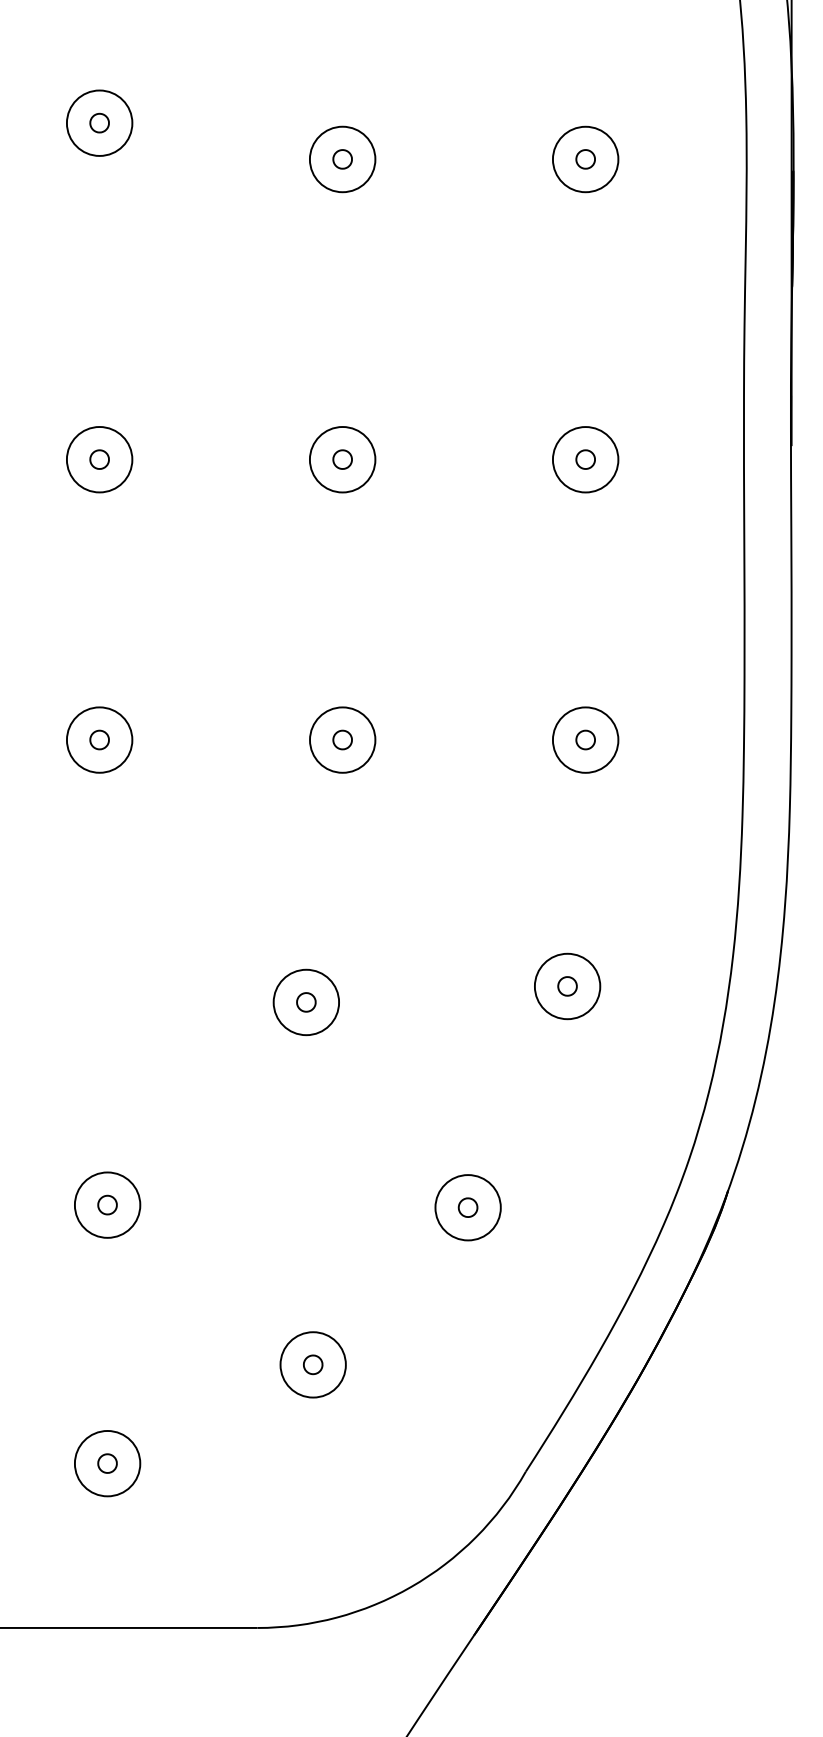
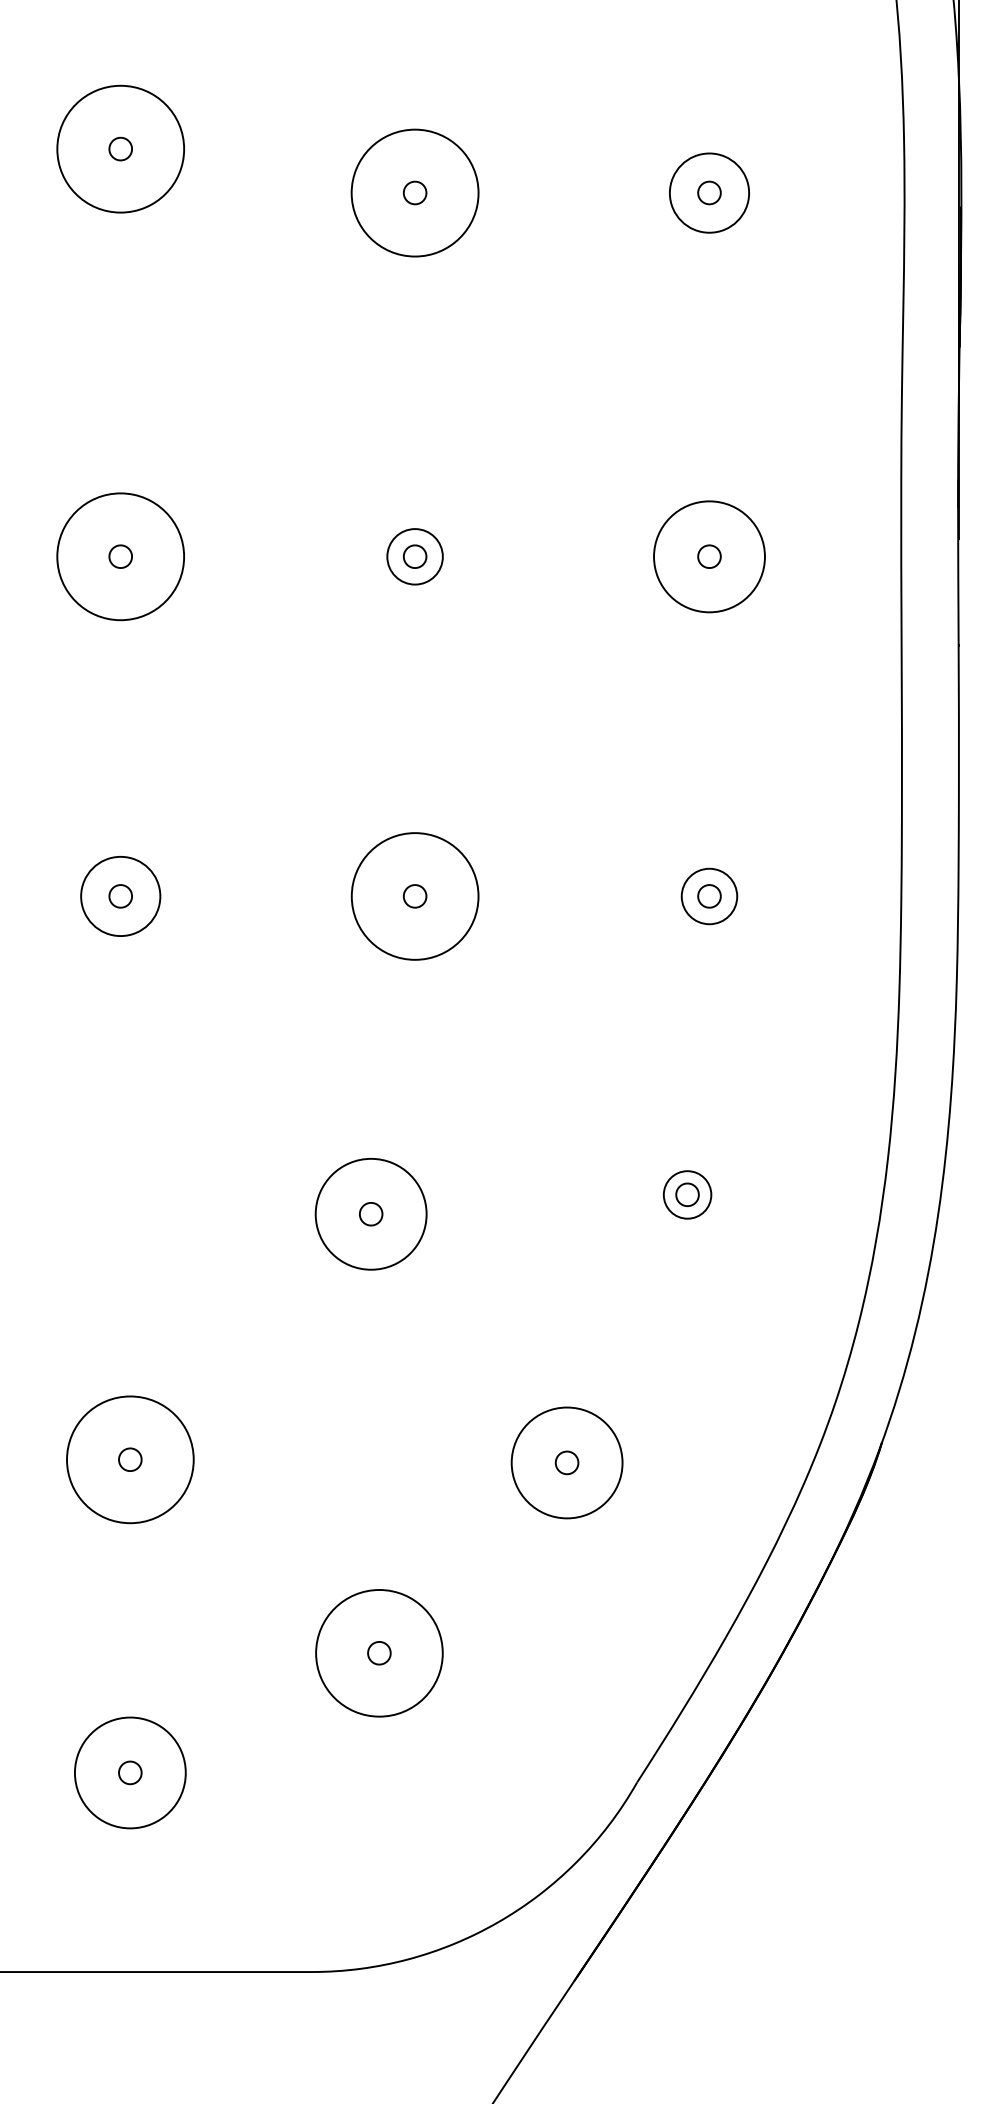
circle: (99, 122) -> (120, 148), size x1.6
circle: (342, 158) -> (414, 192), size x1.6
circle: (99, 459) -> (120, 556), size x1.6
circle: (342, 459) -> (414, 556), size x0.7
circle: (585, 459) -> (709, 556), size x1.4
circle: (342, 740) -> (414, 896), size x1.6
circle: (585, 740) -> (709, 896), size x0.7
circle: (567, 986) -> (687, 1194), size x0.6
circle: (305, 1001) -> (370, 1213), size x1.4
circle: (106, 1204) -> (129, 1459), size x1.6
circle: (467, 1207) -> (566, 1462), size x1.4
circle: (313, 1364) -> (379, 1652), size x1.6
circle: (106, 1463) -> (129, 1772), size x1.4

